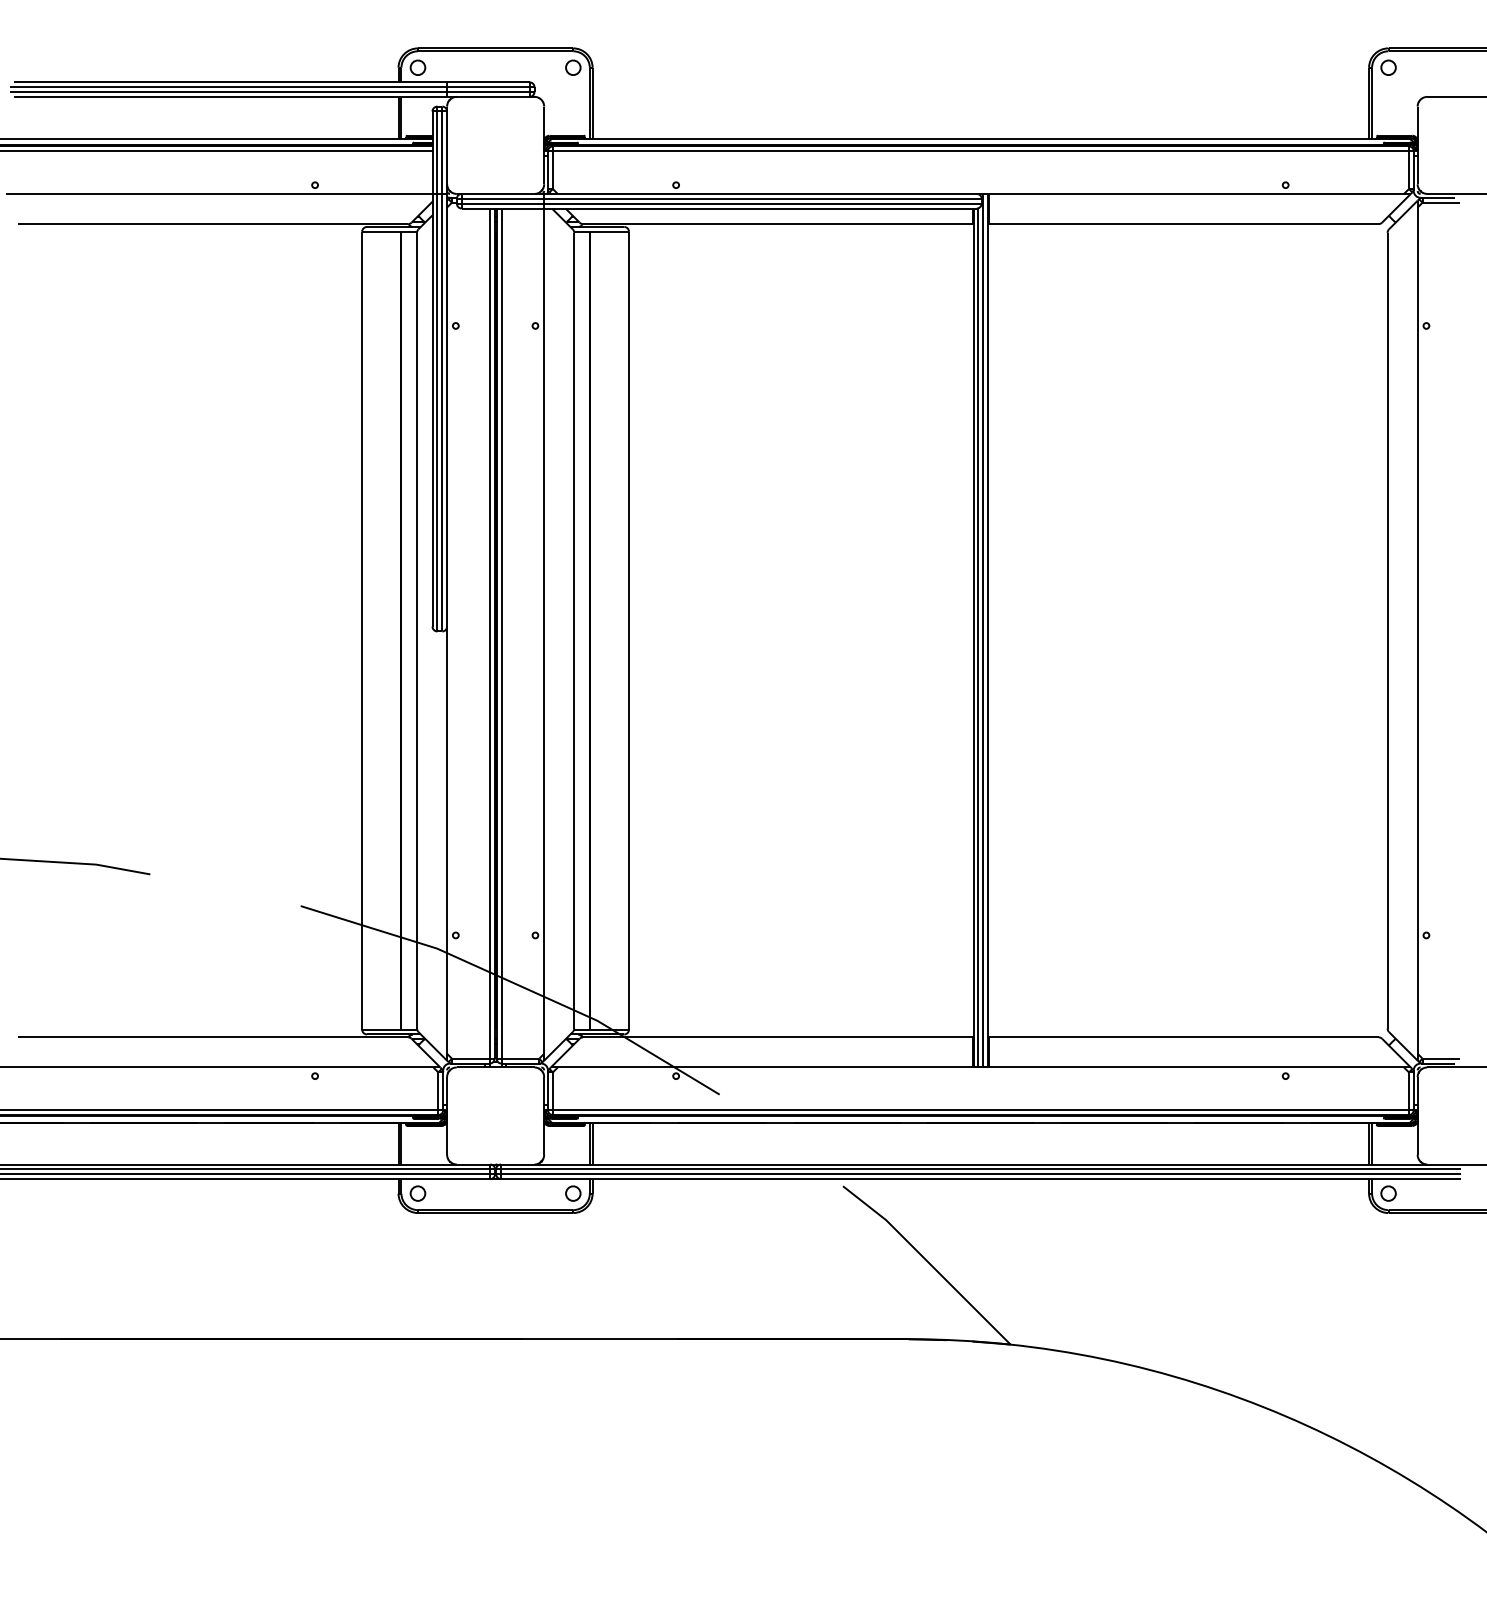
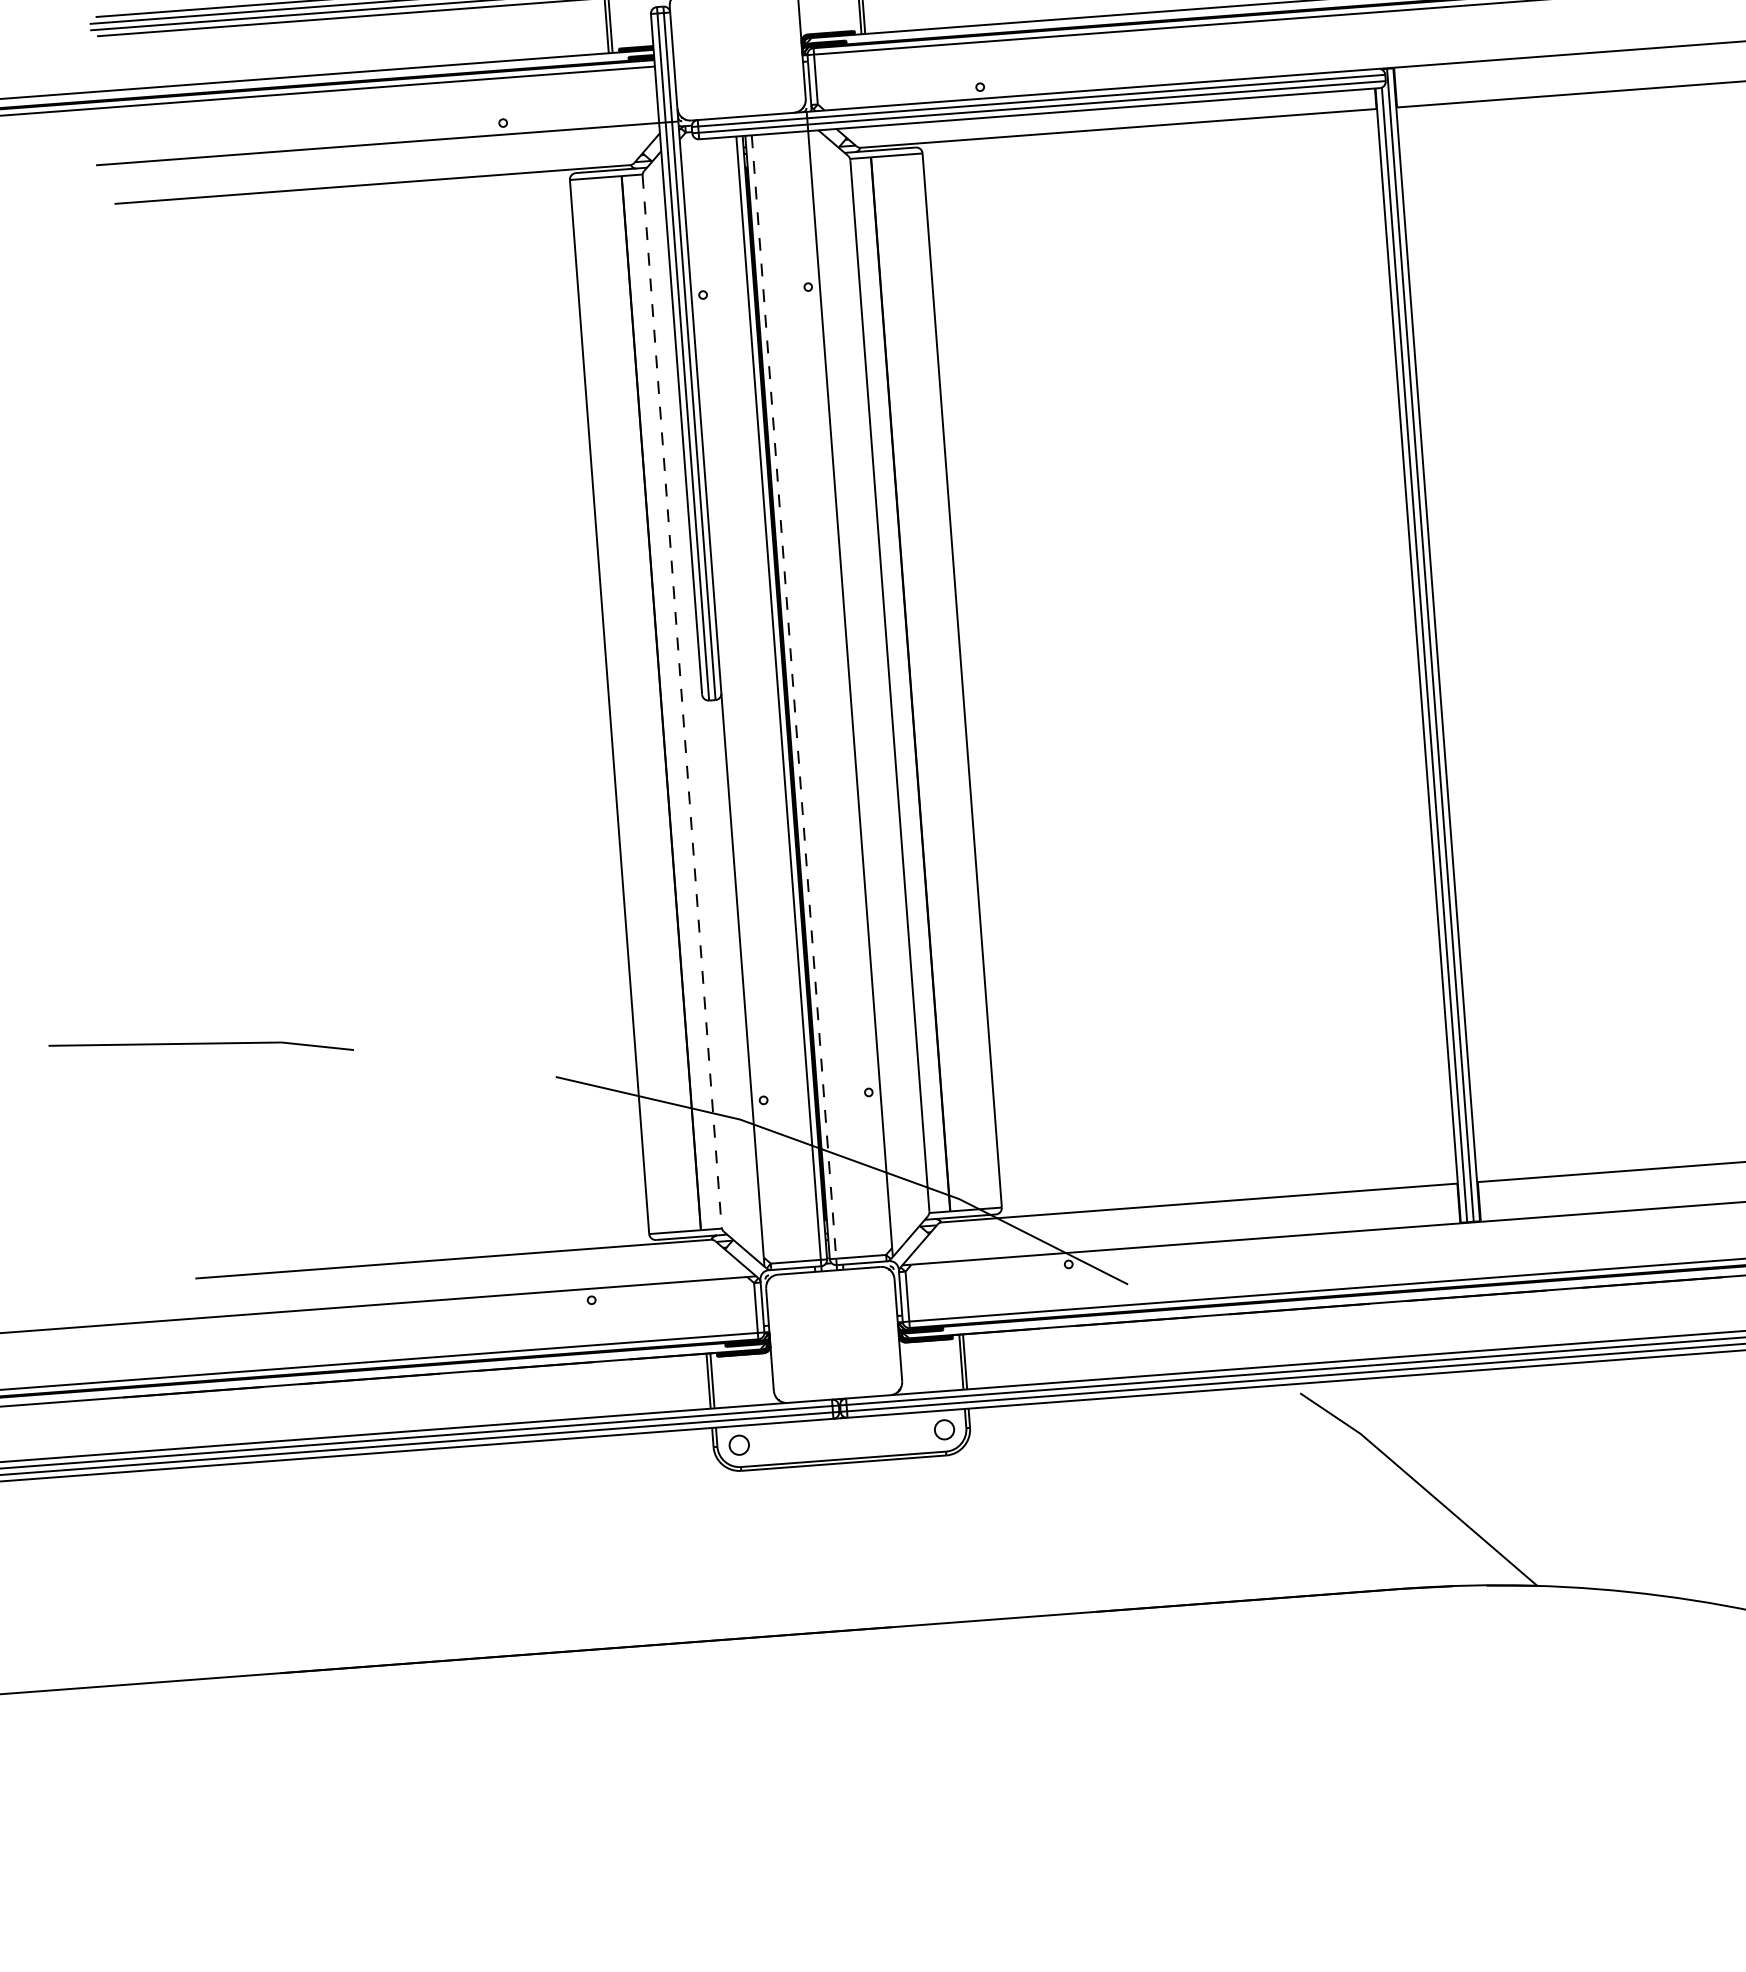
line: (417, 630) -> (682, 701), solid -> dashed
line: (501, 634) -> (794, 698), solid -> dashed

